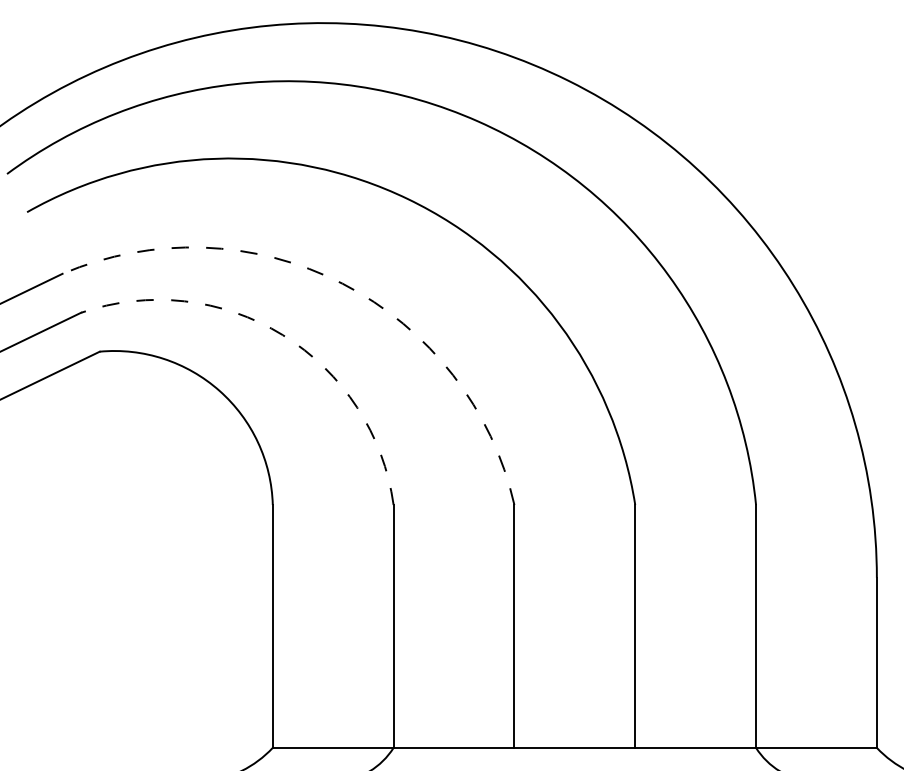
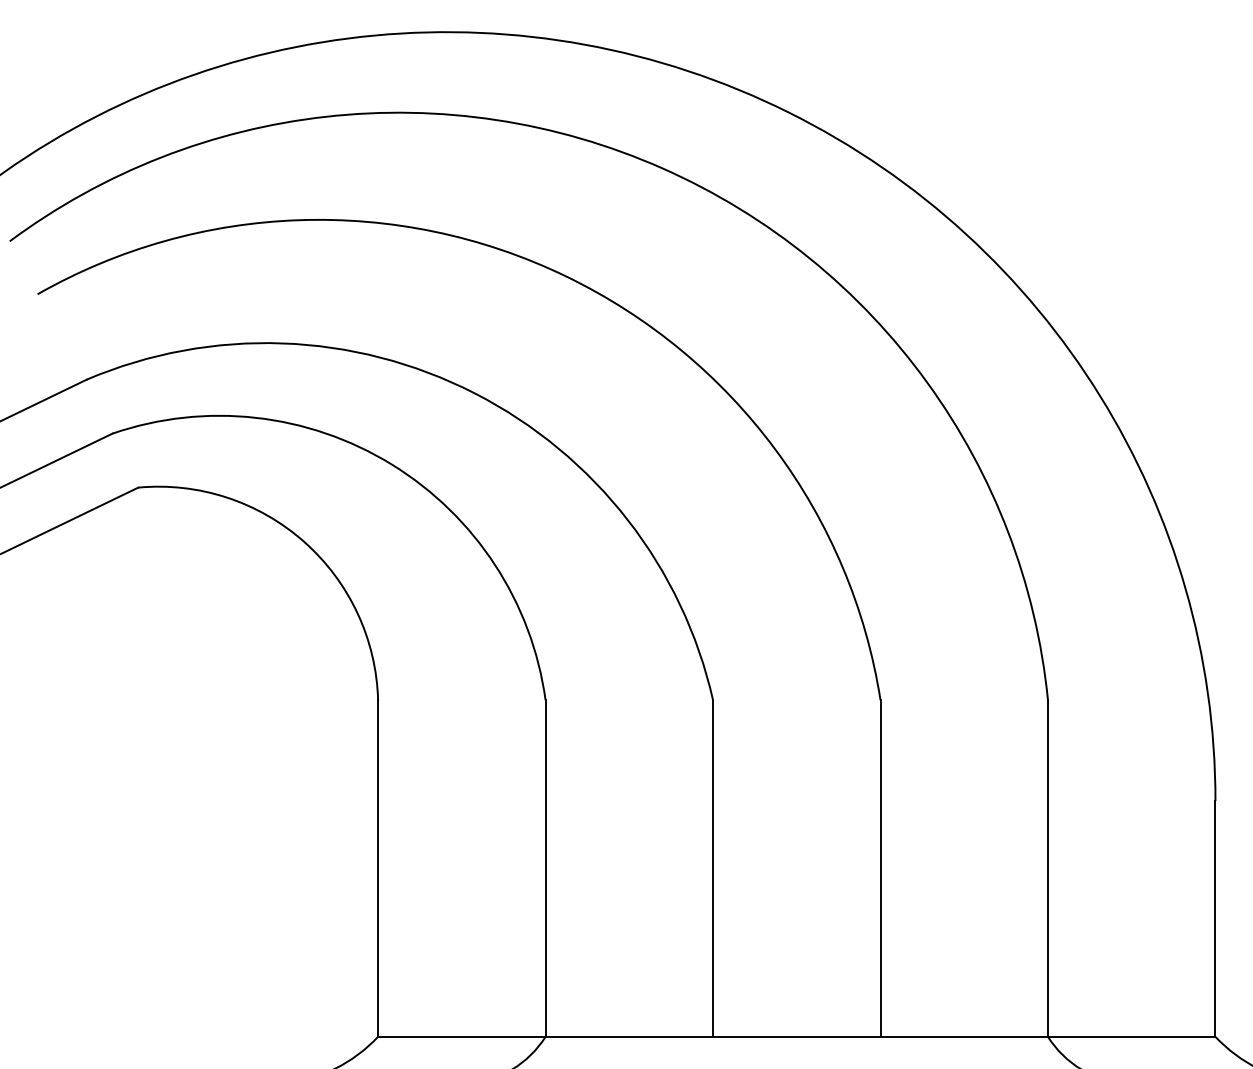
arc: (342, 283) -> (474, 393), dashed -> solid
arc: (282, 335) -> (391, 465), dashed -> solid

